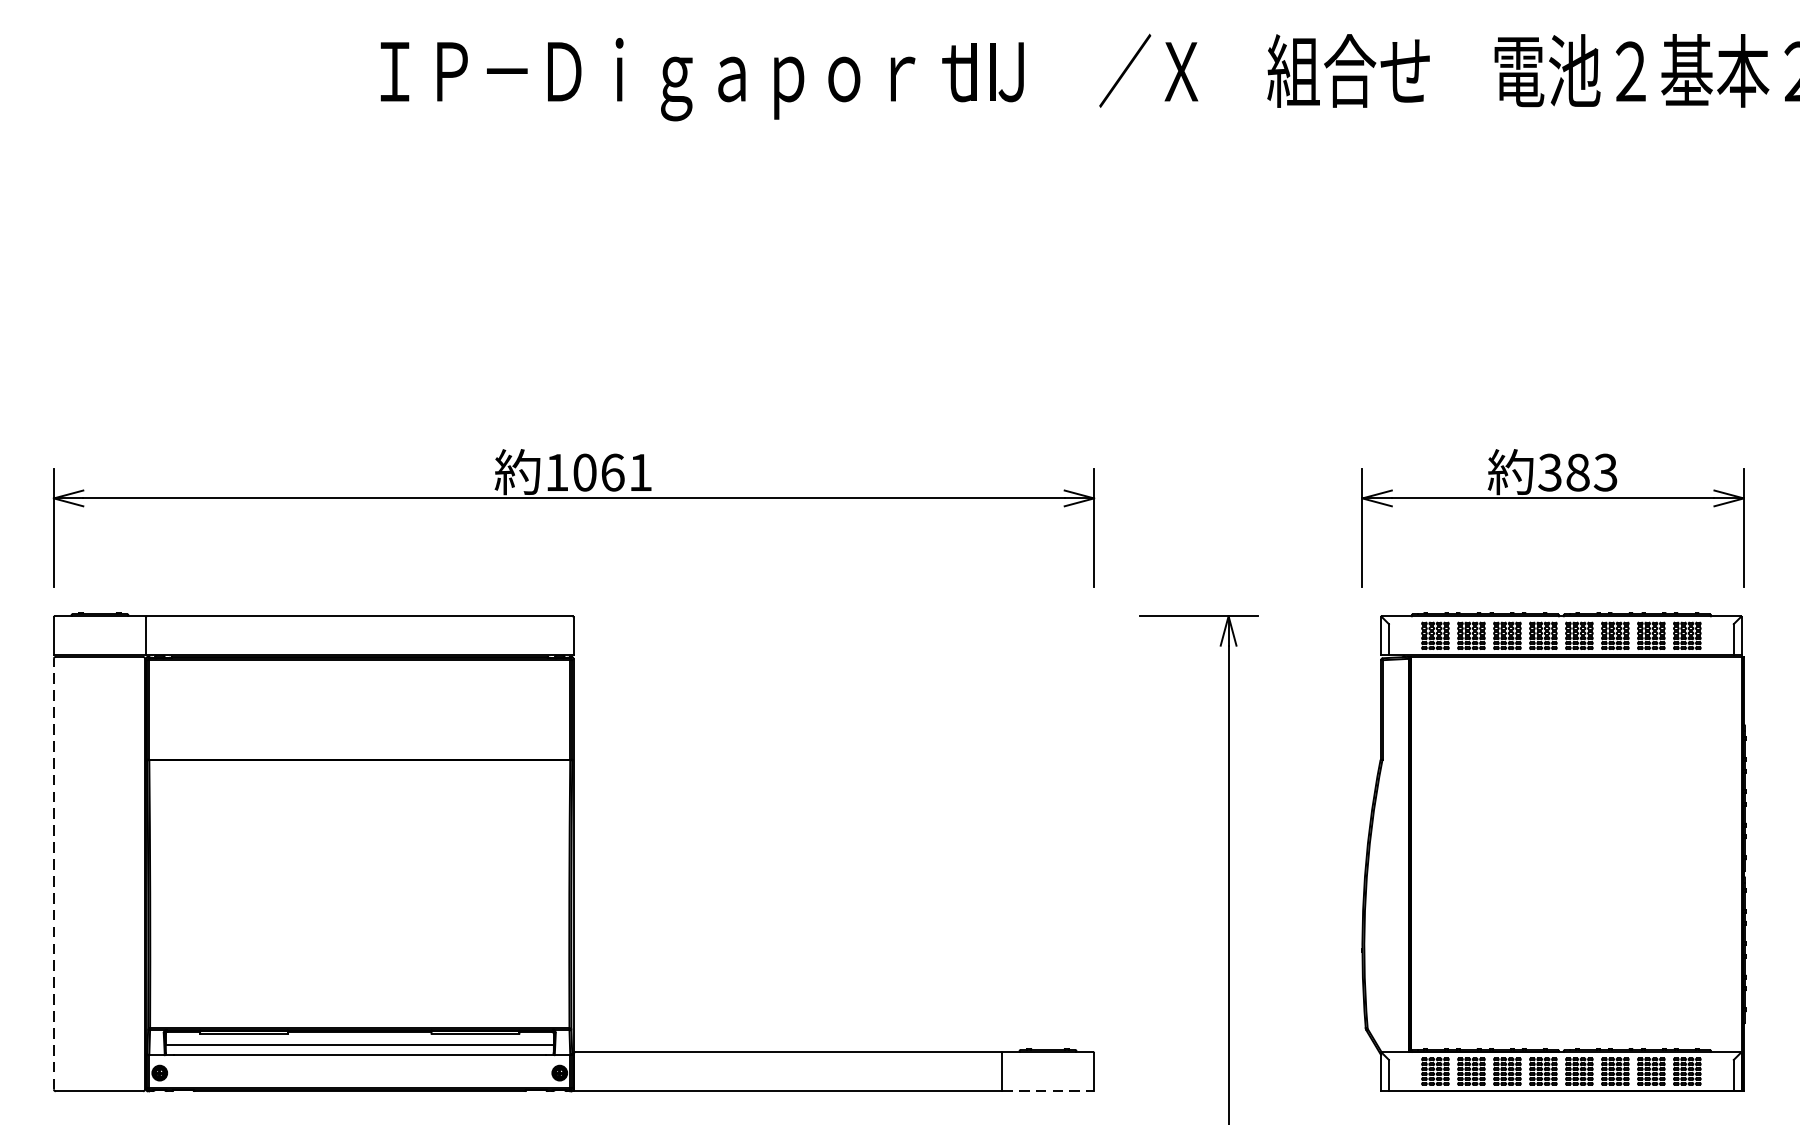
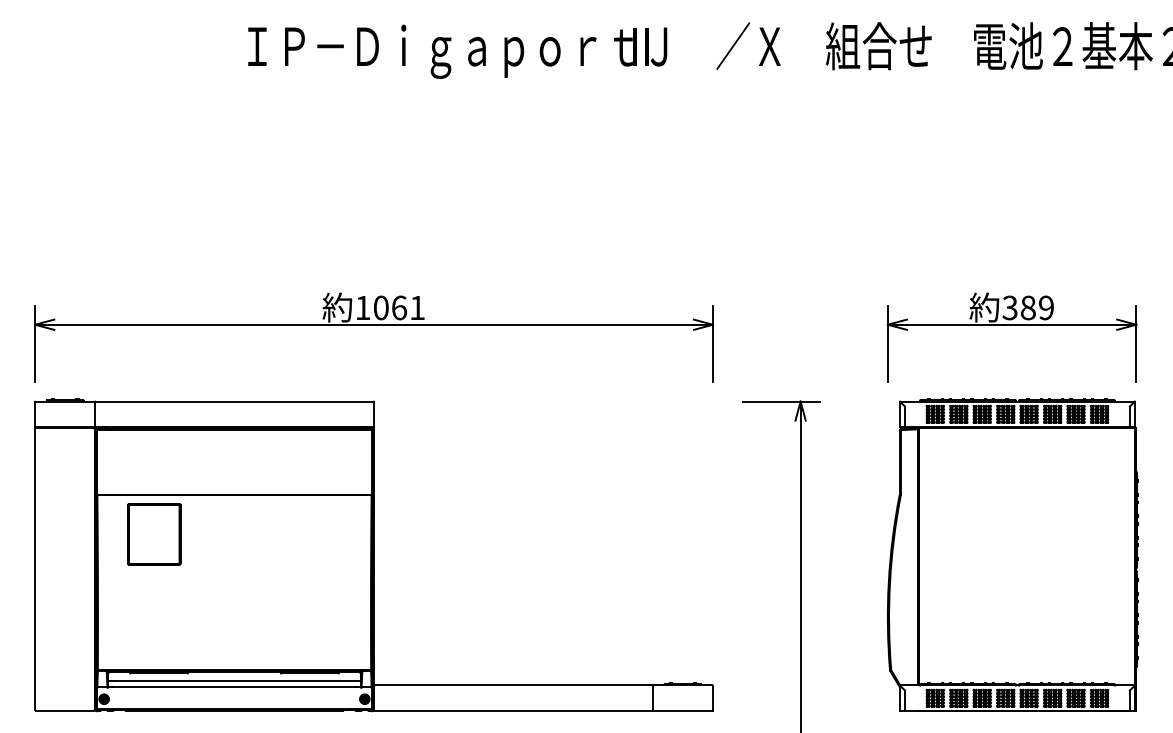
text: (1604, 473) -> (1045, 308), 383 -> 389
part: (237, 820) -> (154, 534), added
line: (54, 874) -> (35, 569), dashed -> solid
line: (1048, 1091) -> (683, 711), dashed -> solid

